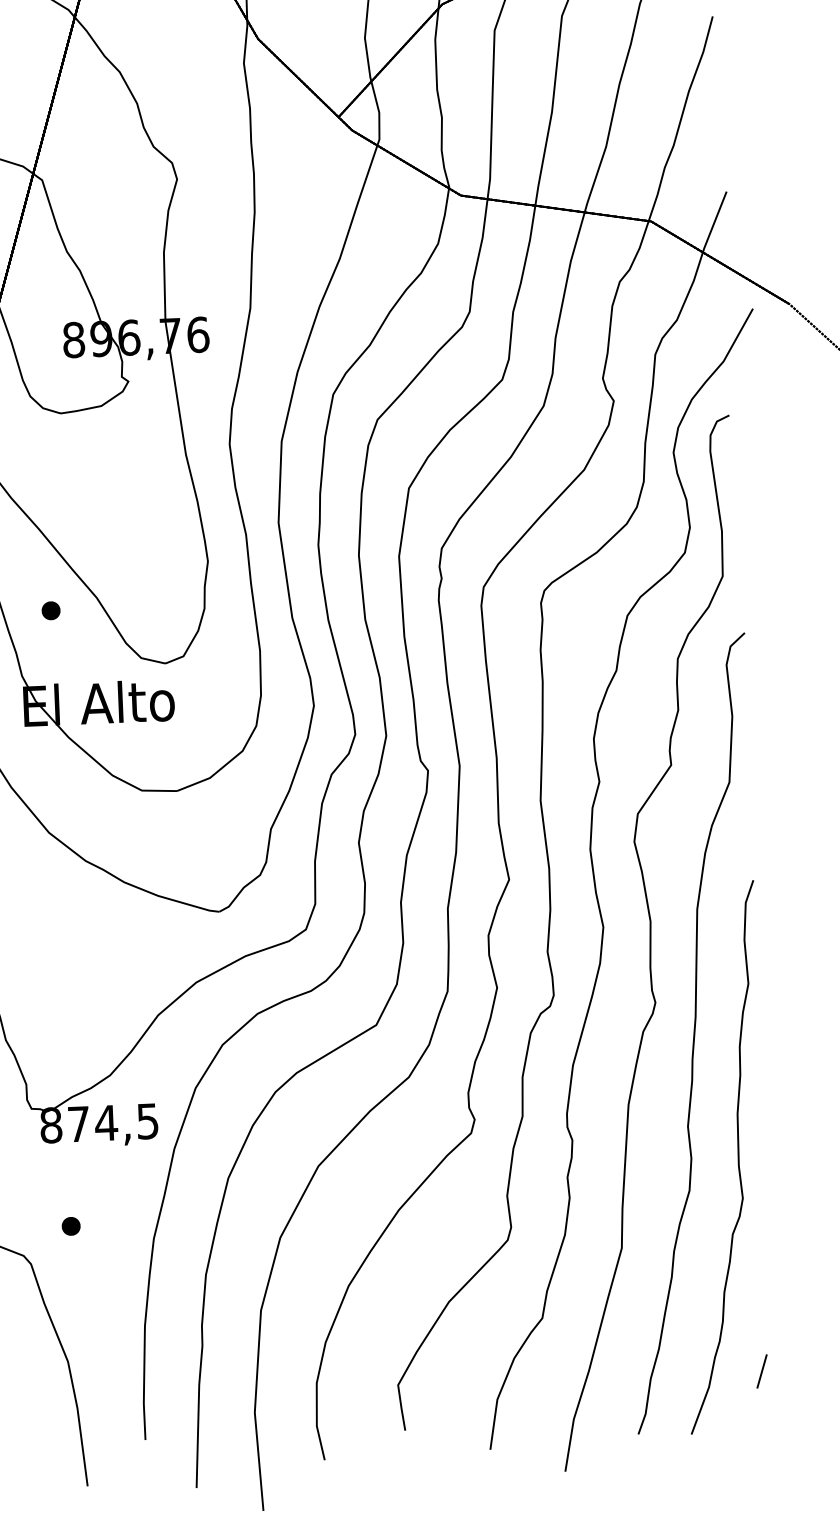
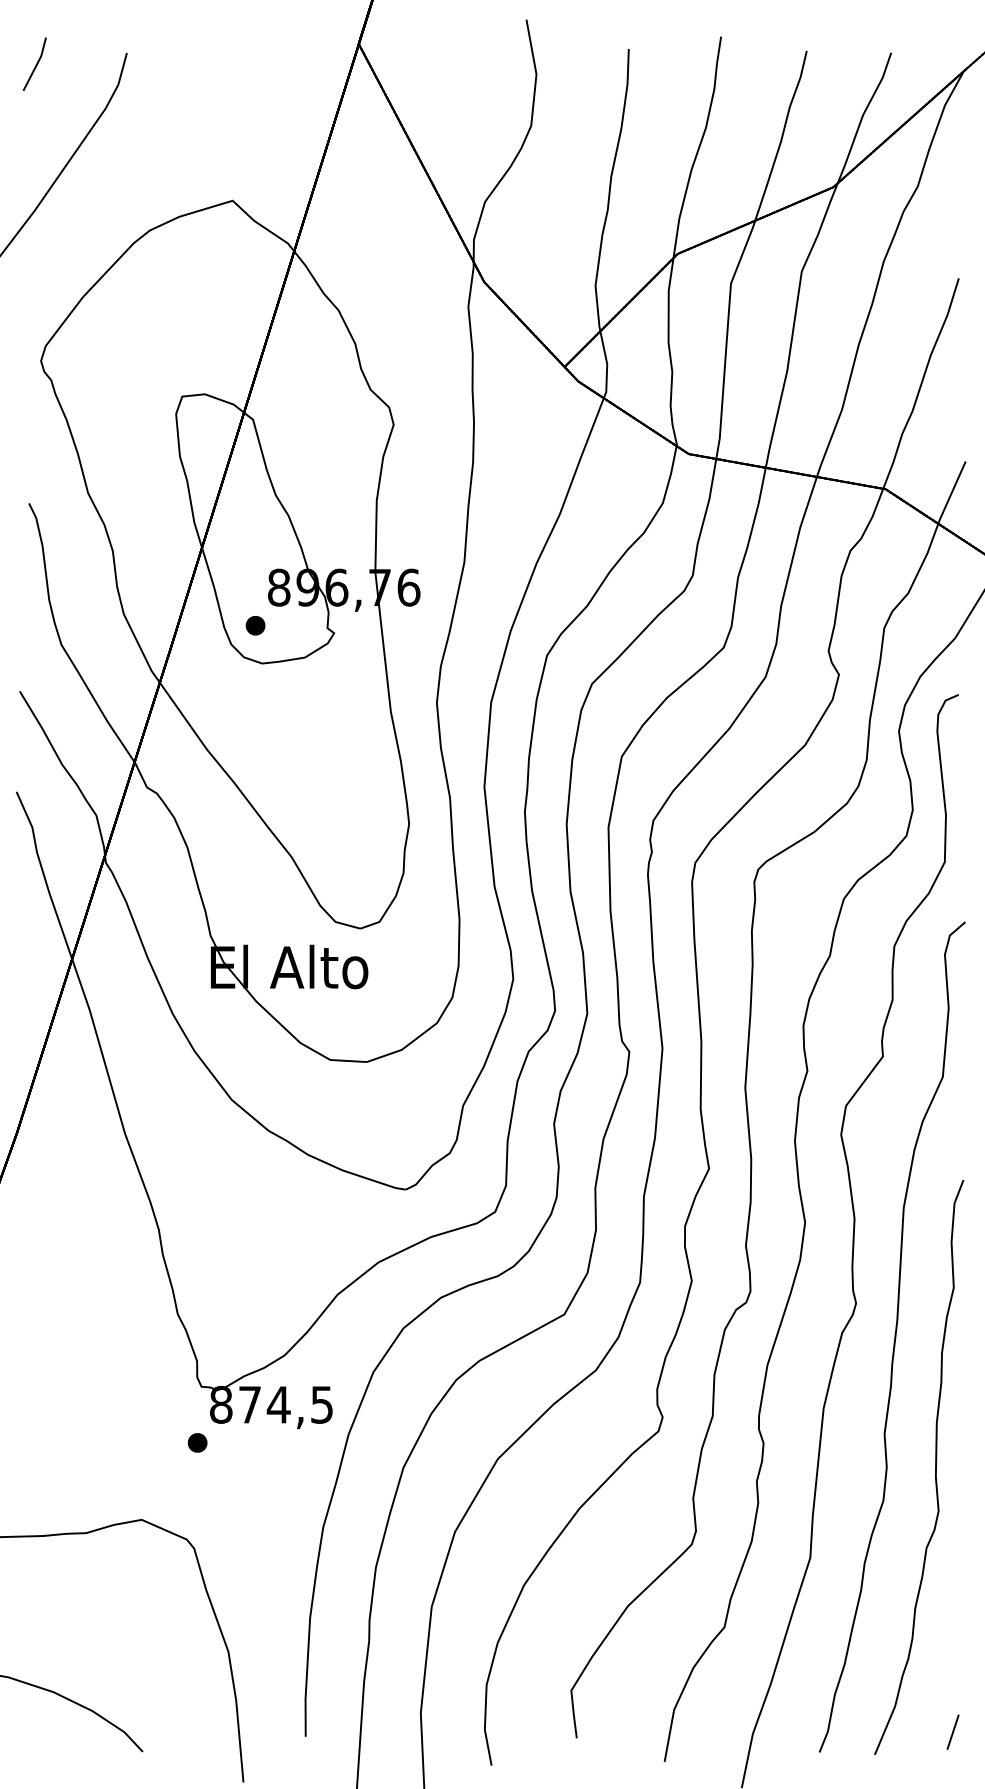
part: (51, 610) -> (255, 625), moved
part: (71, 1225) -> (197, 1442), moved
line: (761, 1370) -> (952, 1731), moved

